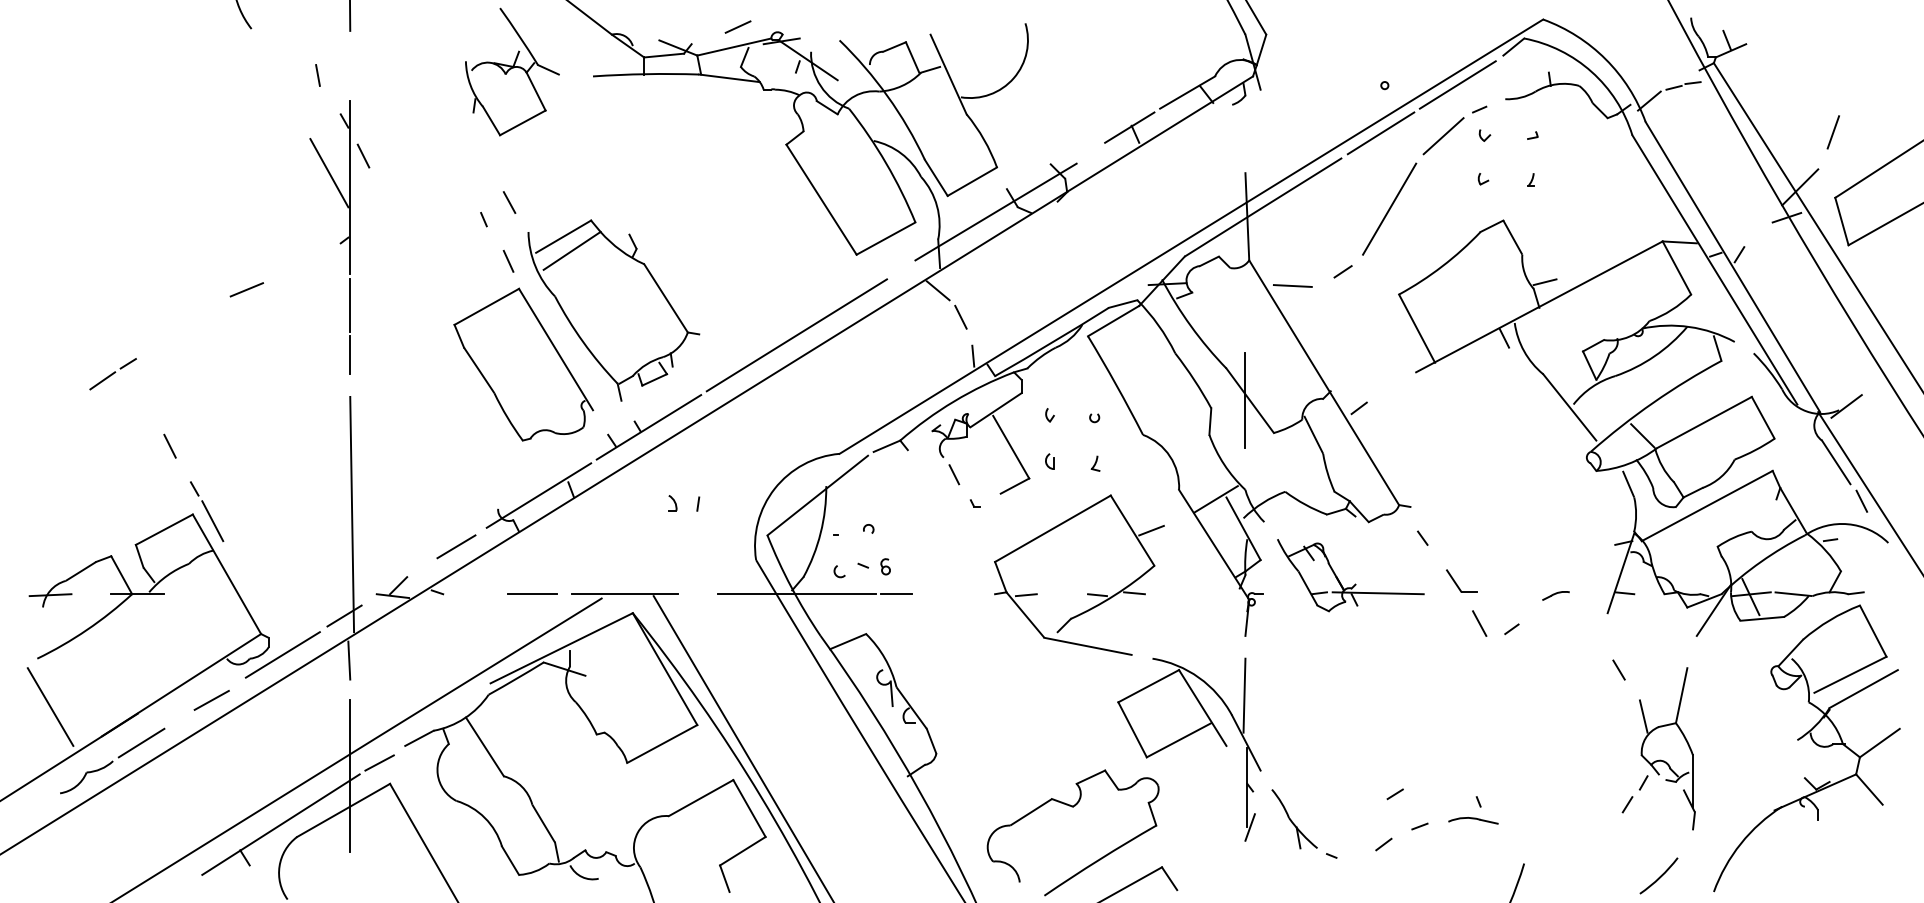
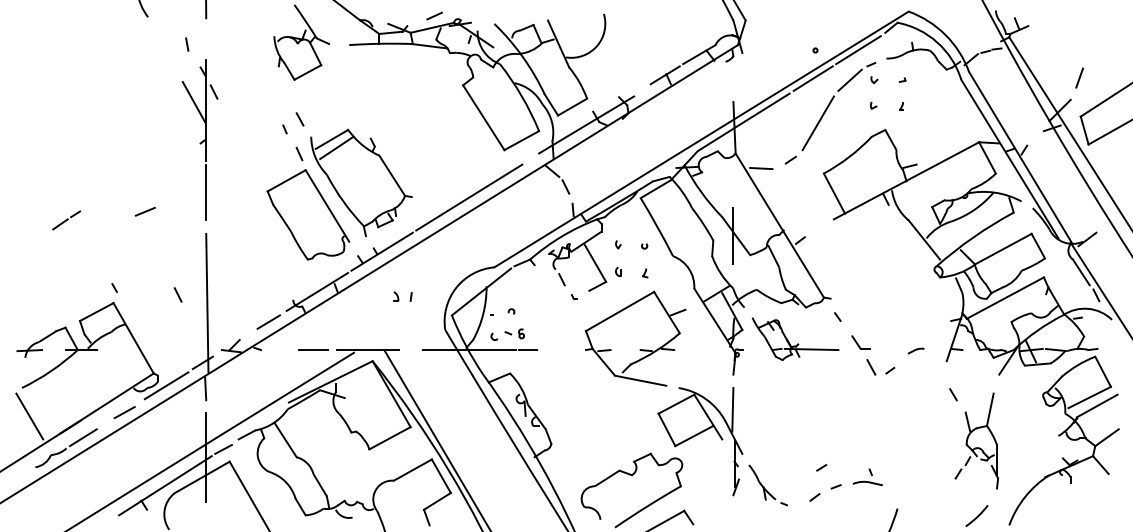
line: (245, 289) -> (144, 211), moved
line: (168, 445) -> (177, 294), moved
line: (213, 520) -> (125, 306), removed

